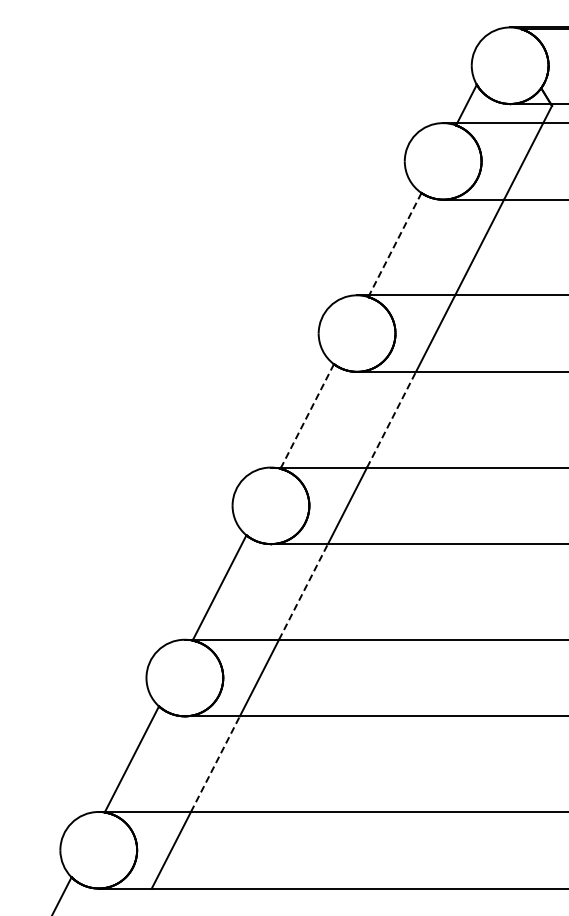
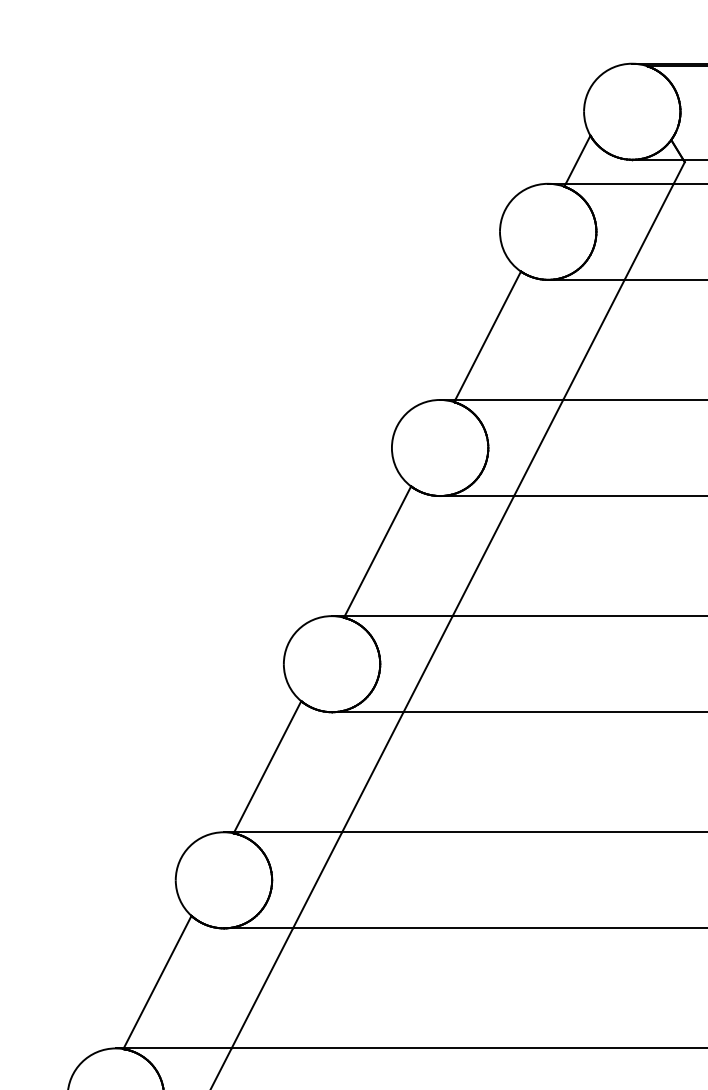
line: (395, 244) -> (488, 336), dashed -> solid
line: (307, 416) -> (377, 552), dashed -> solid
line: (391, 419) -> (483, 555), dashed -> solid
line: (303, 591) -> (372, 771), dashed -> solid
line: (215, 764) -> (262, 988), dashed -> solid

